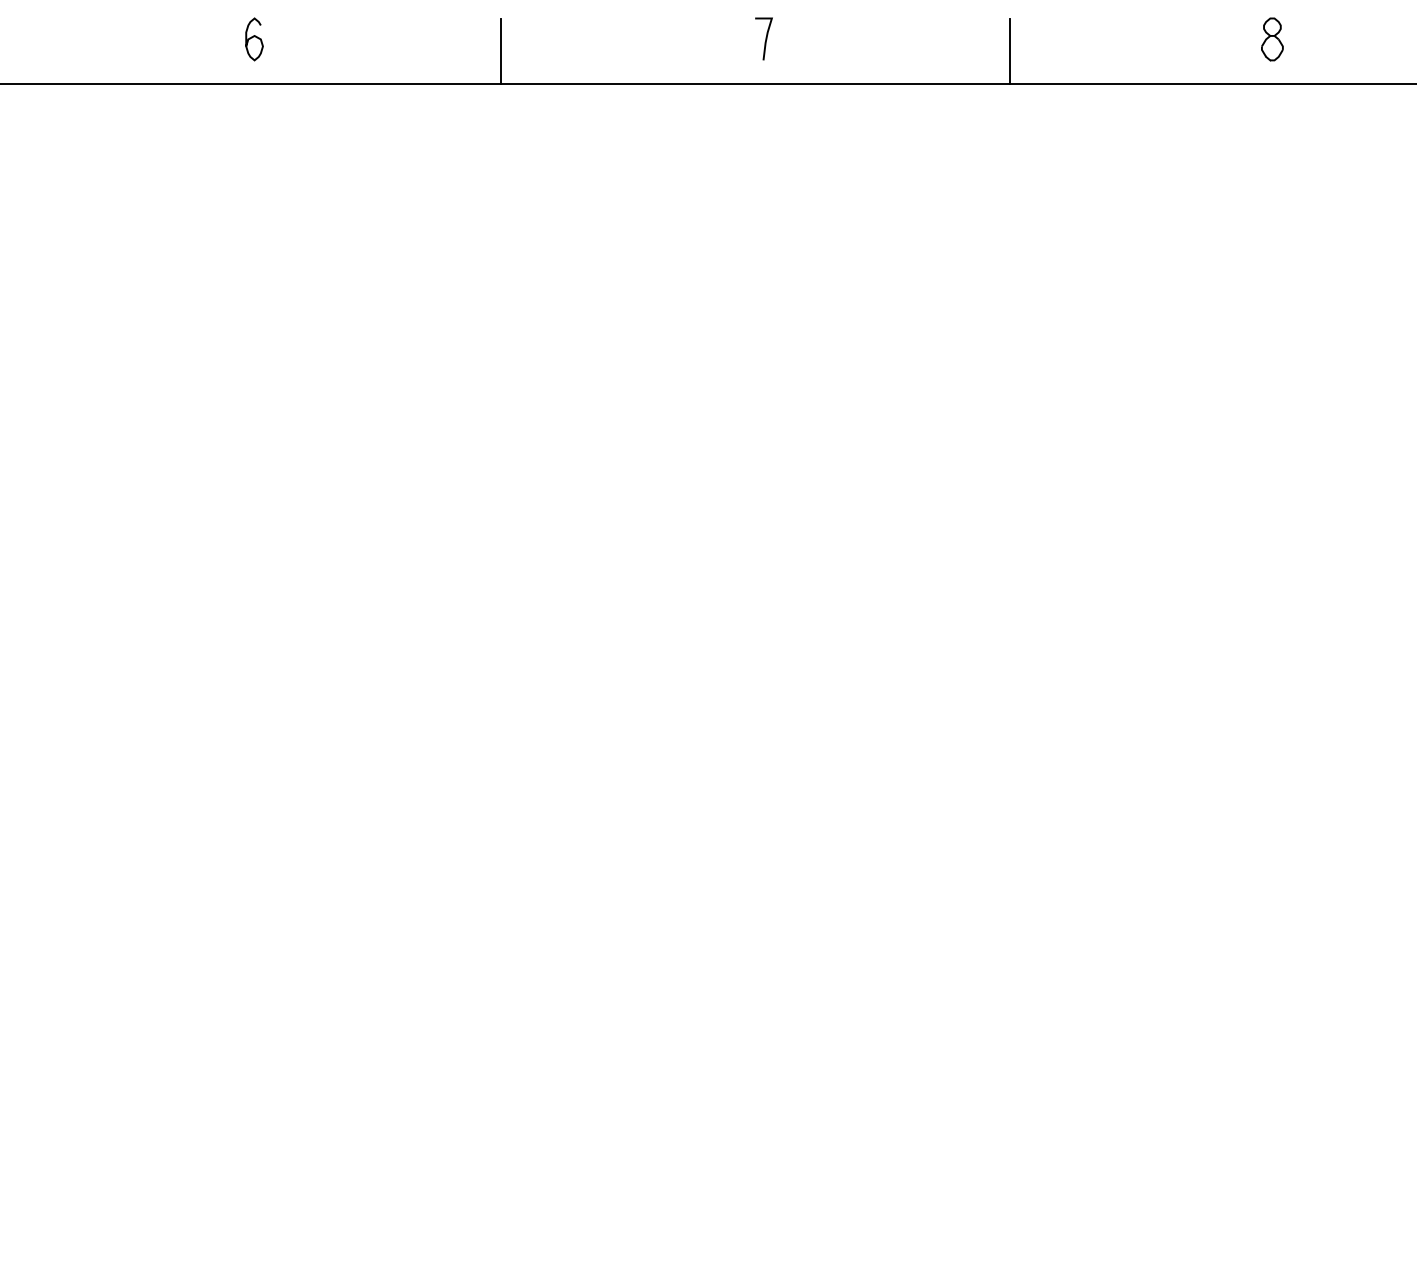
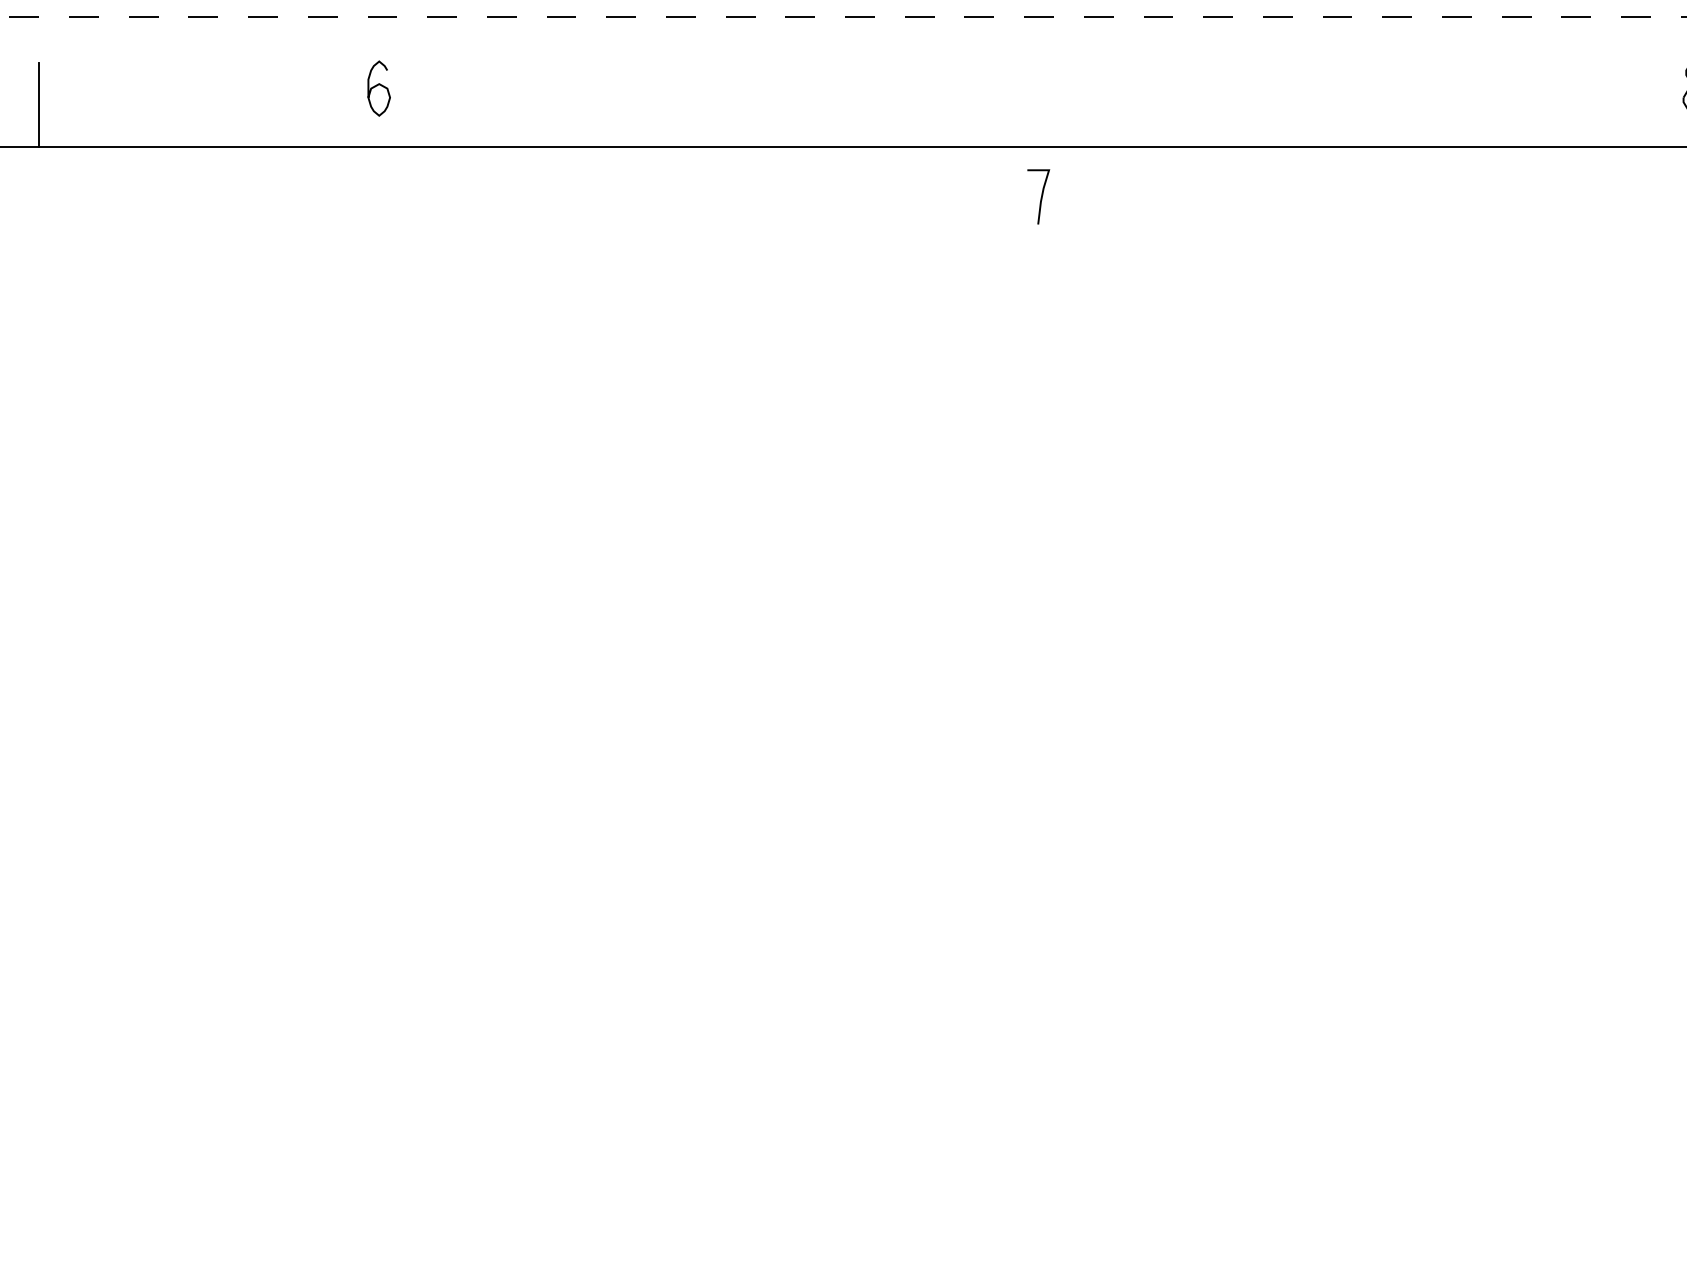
curve: (765, 38) -> (1040, 196), moved
line: (500, 51) -> (697, 104), removed
line: (1009, 51) -> (1356, 104), removed

